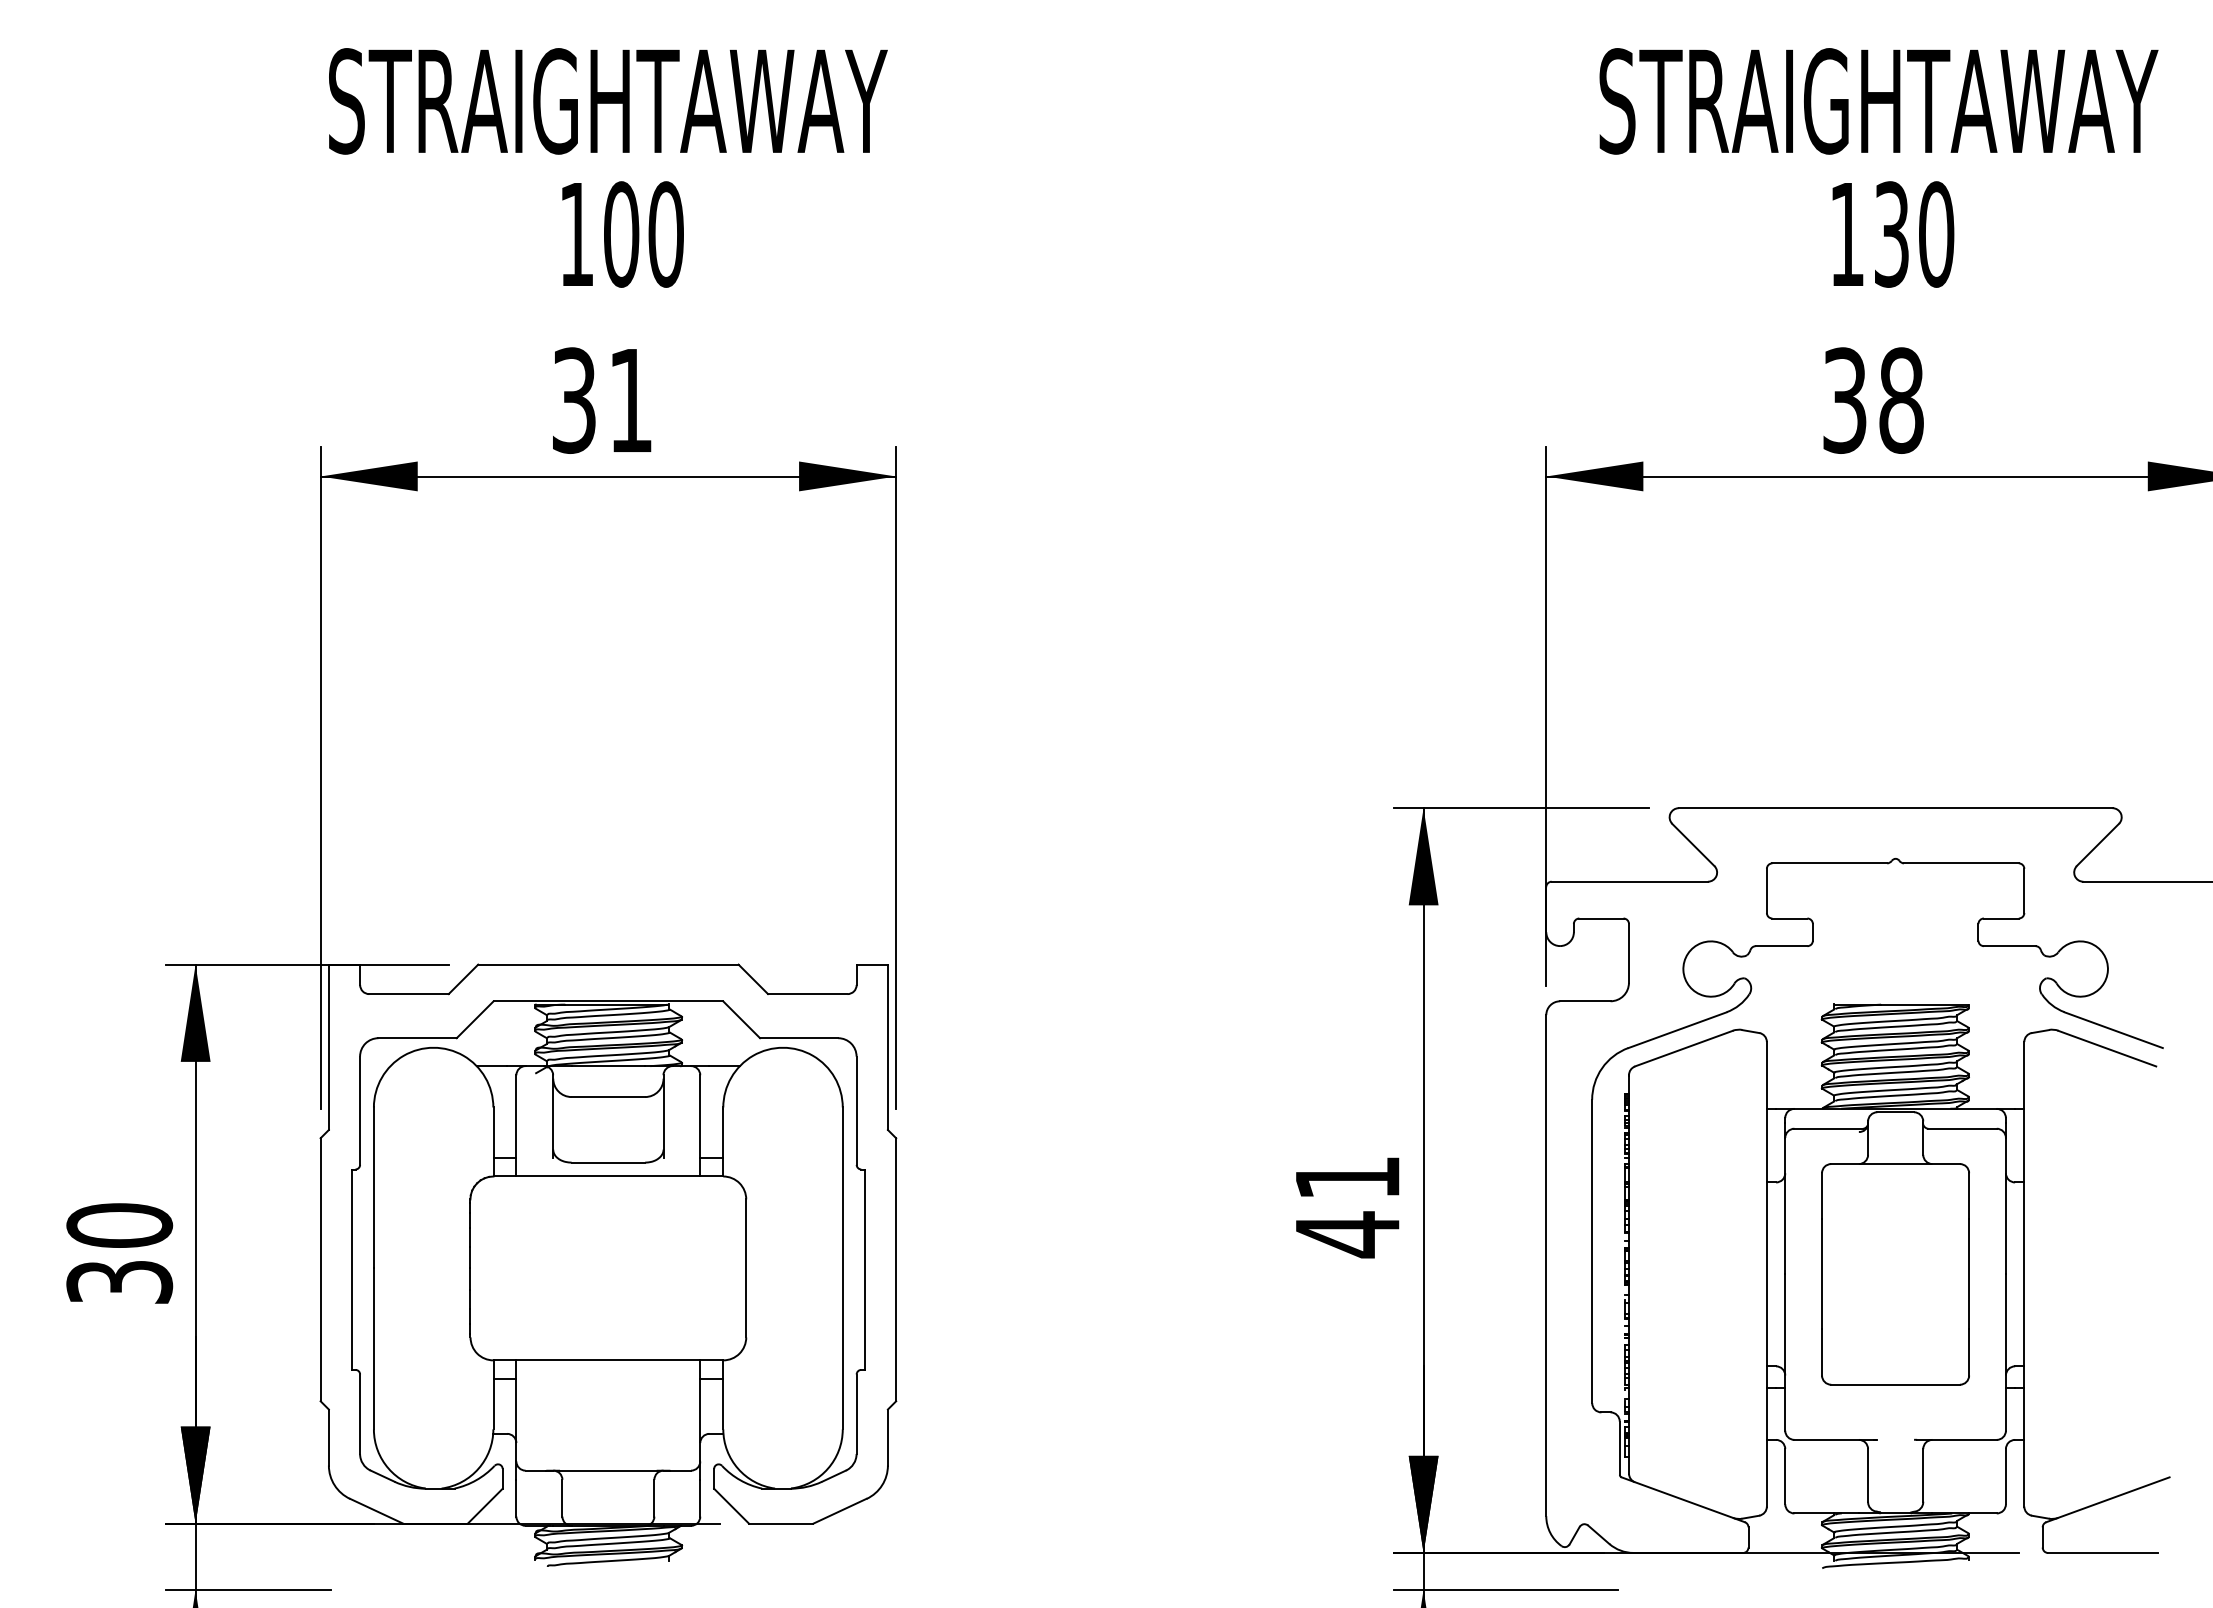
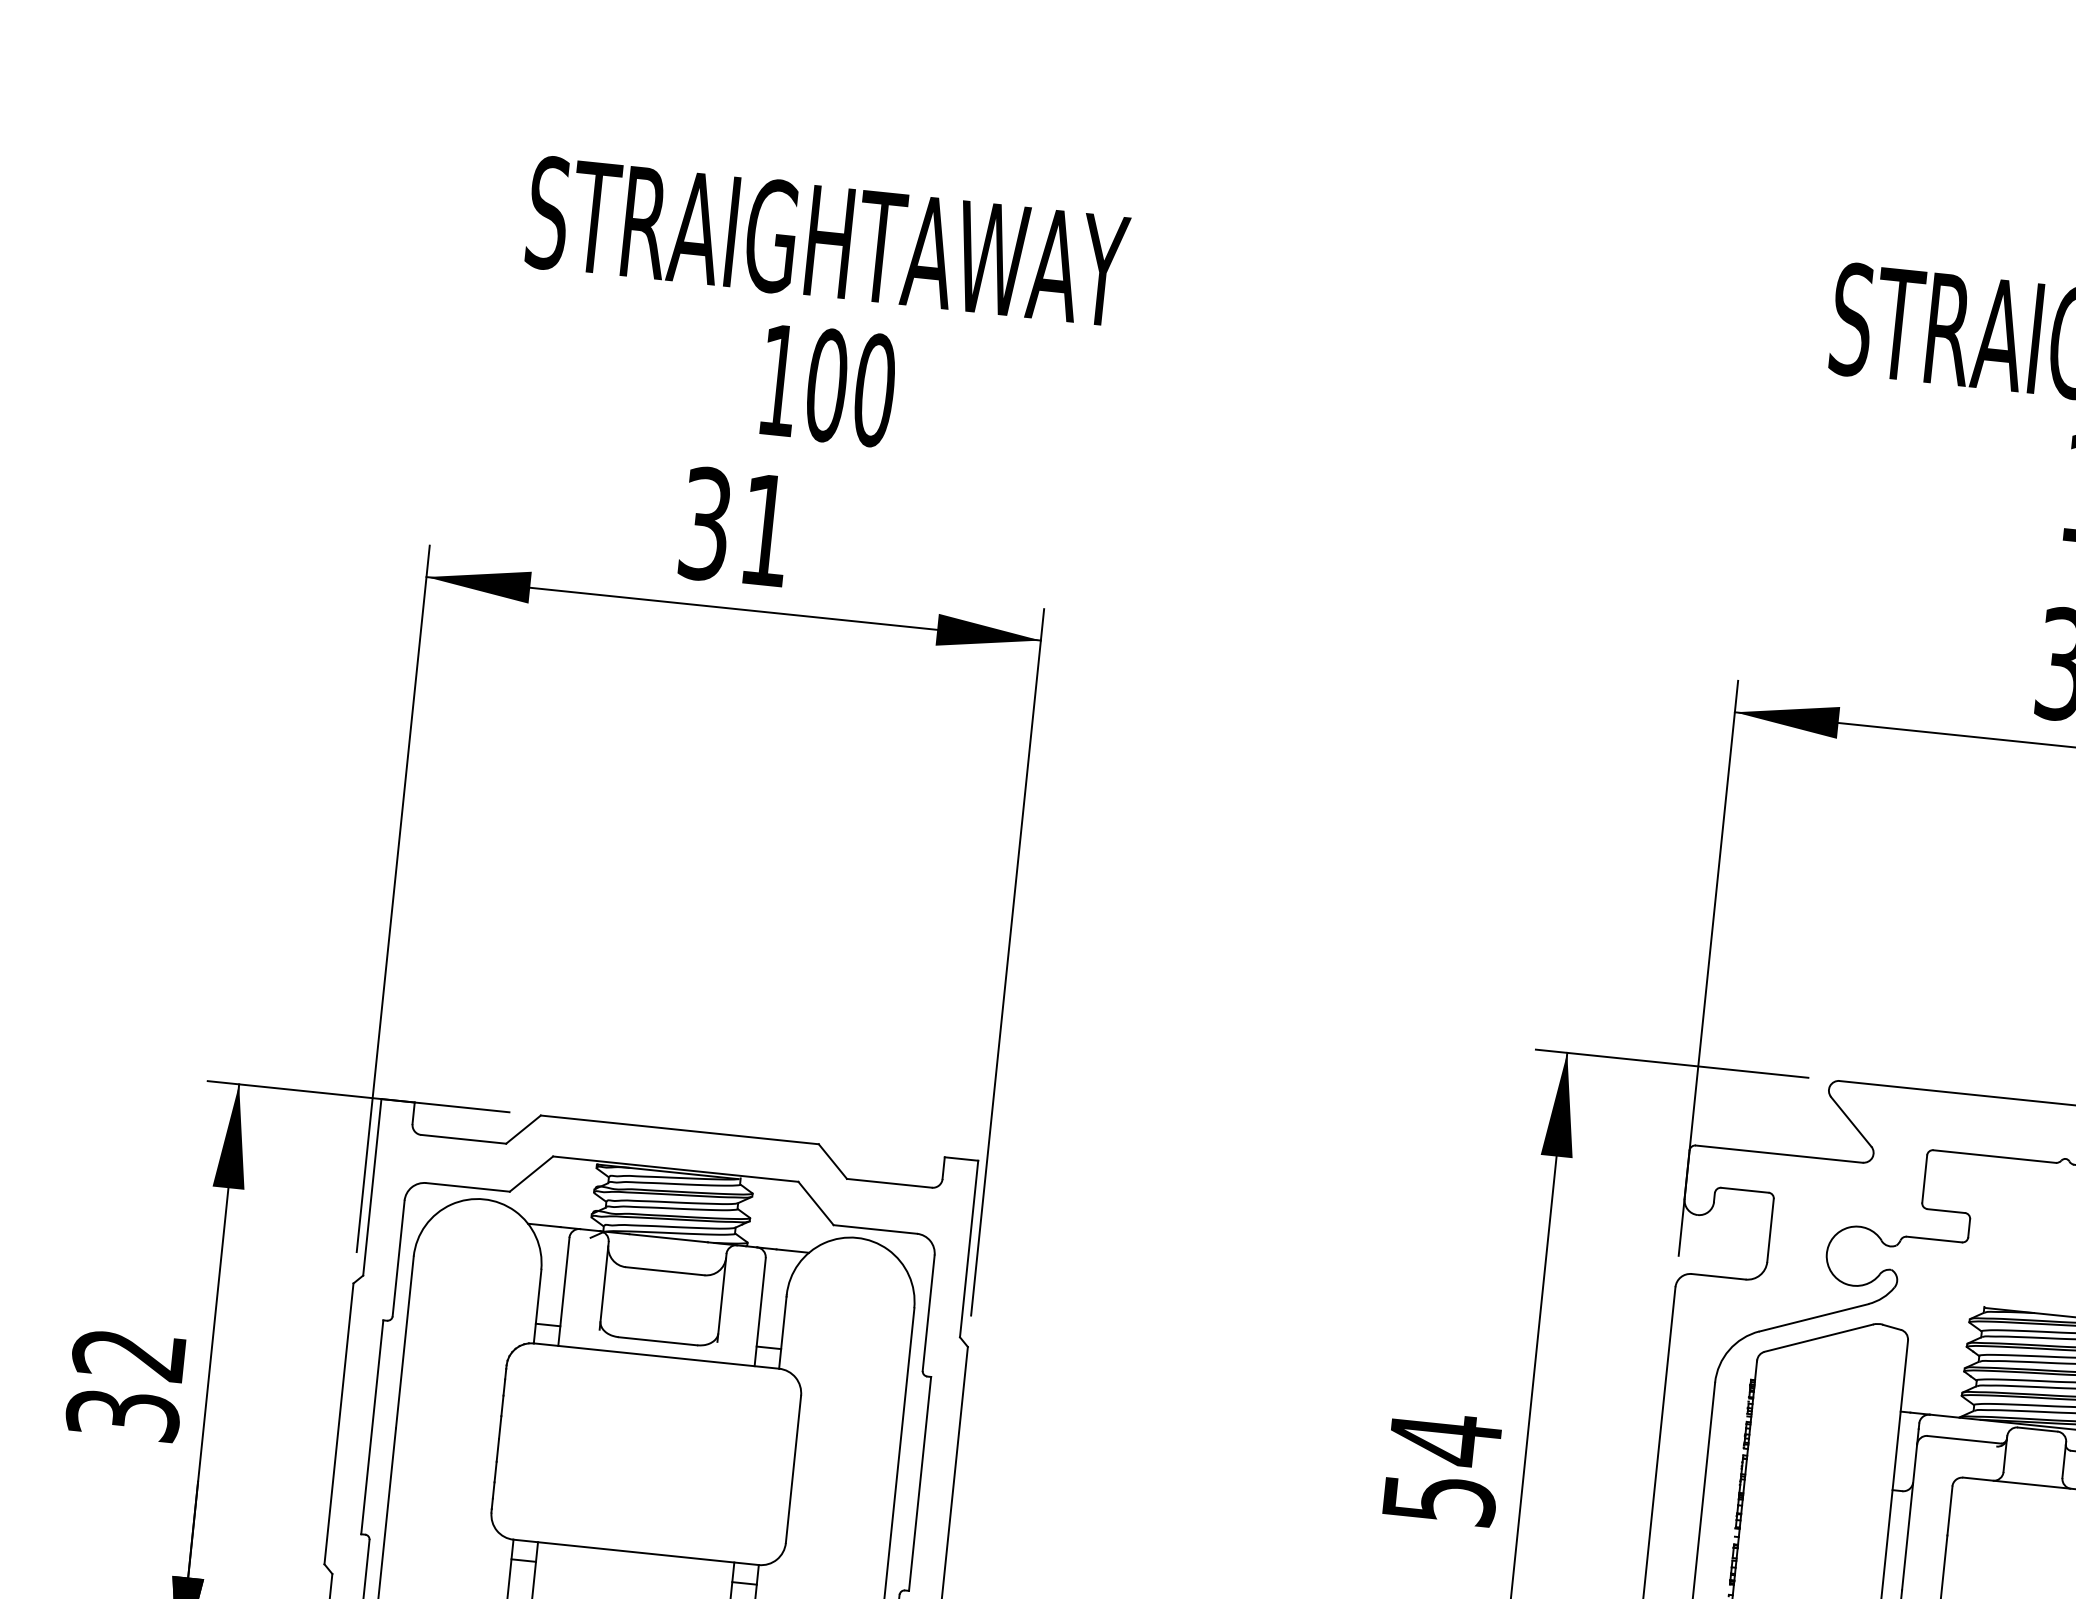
text: (608, 167) -> (820, 312), moved
text: (1348, 1206) -> (1443, 1469), 41 -> 54
text: (119, 1225) -> (129, 1354), 30 -> 32

